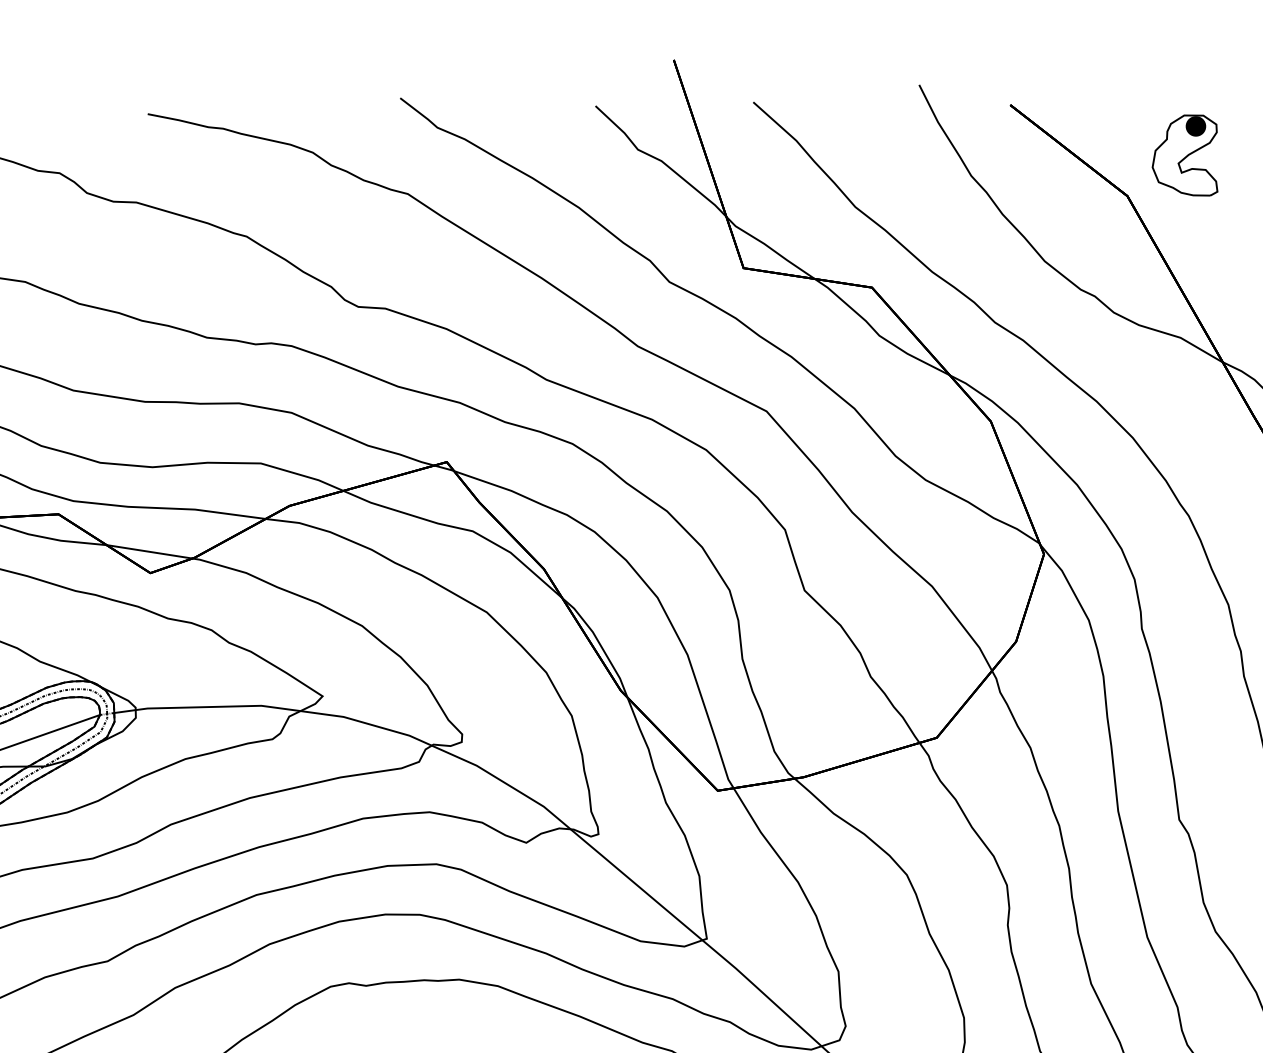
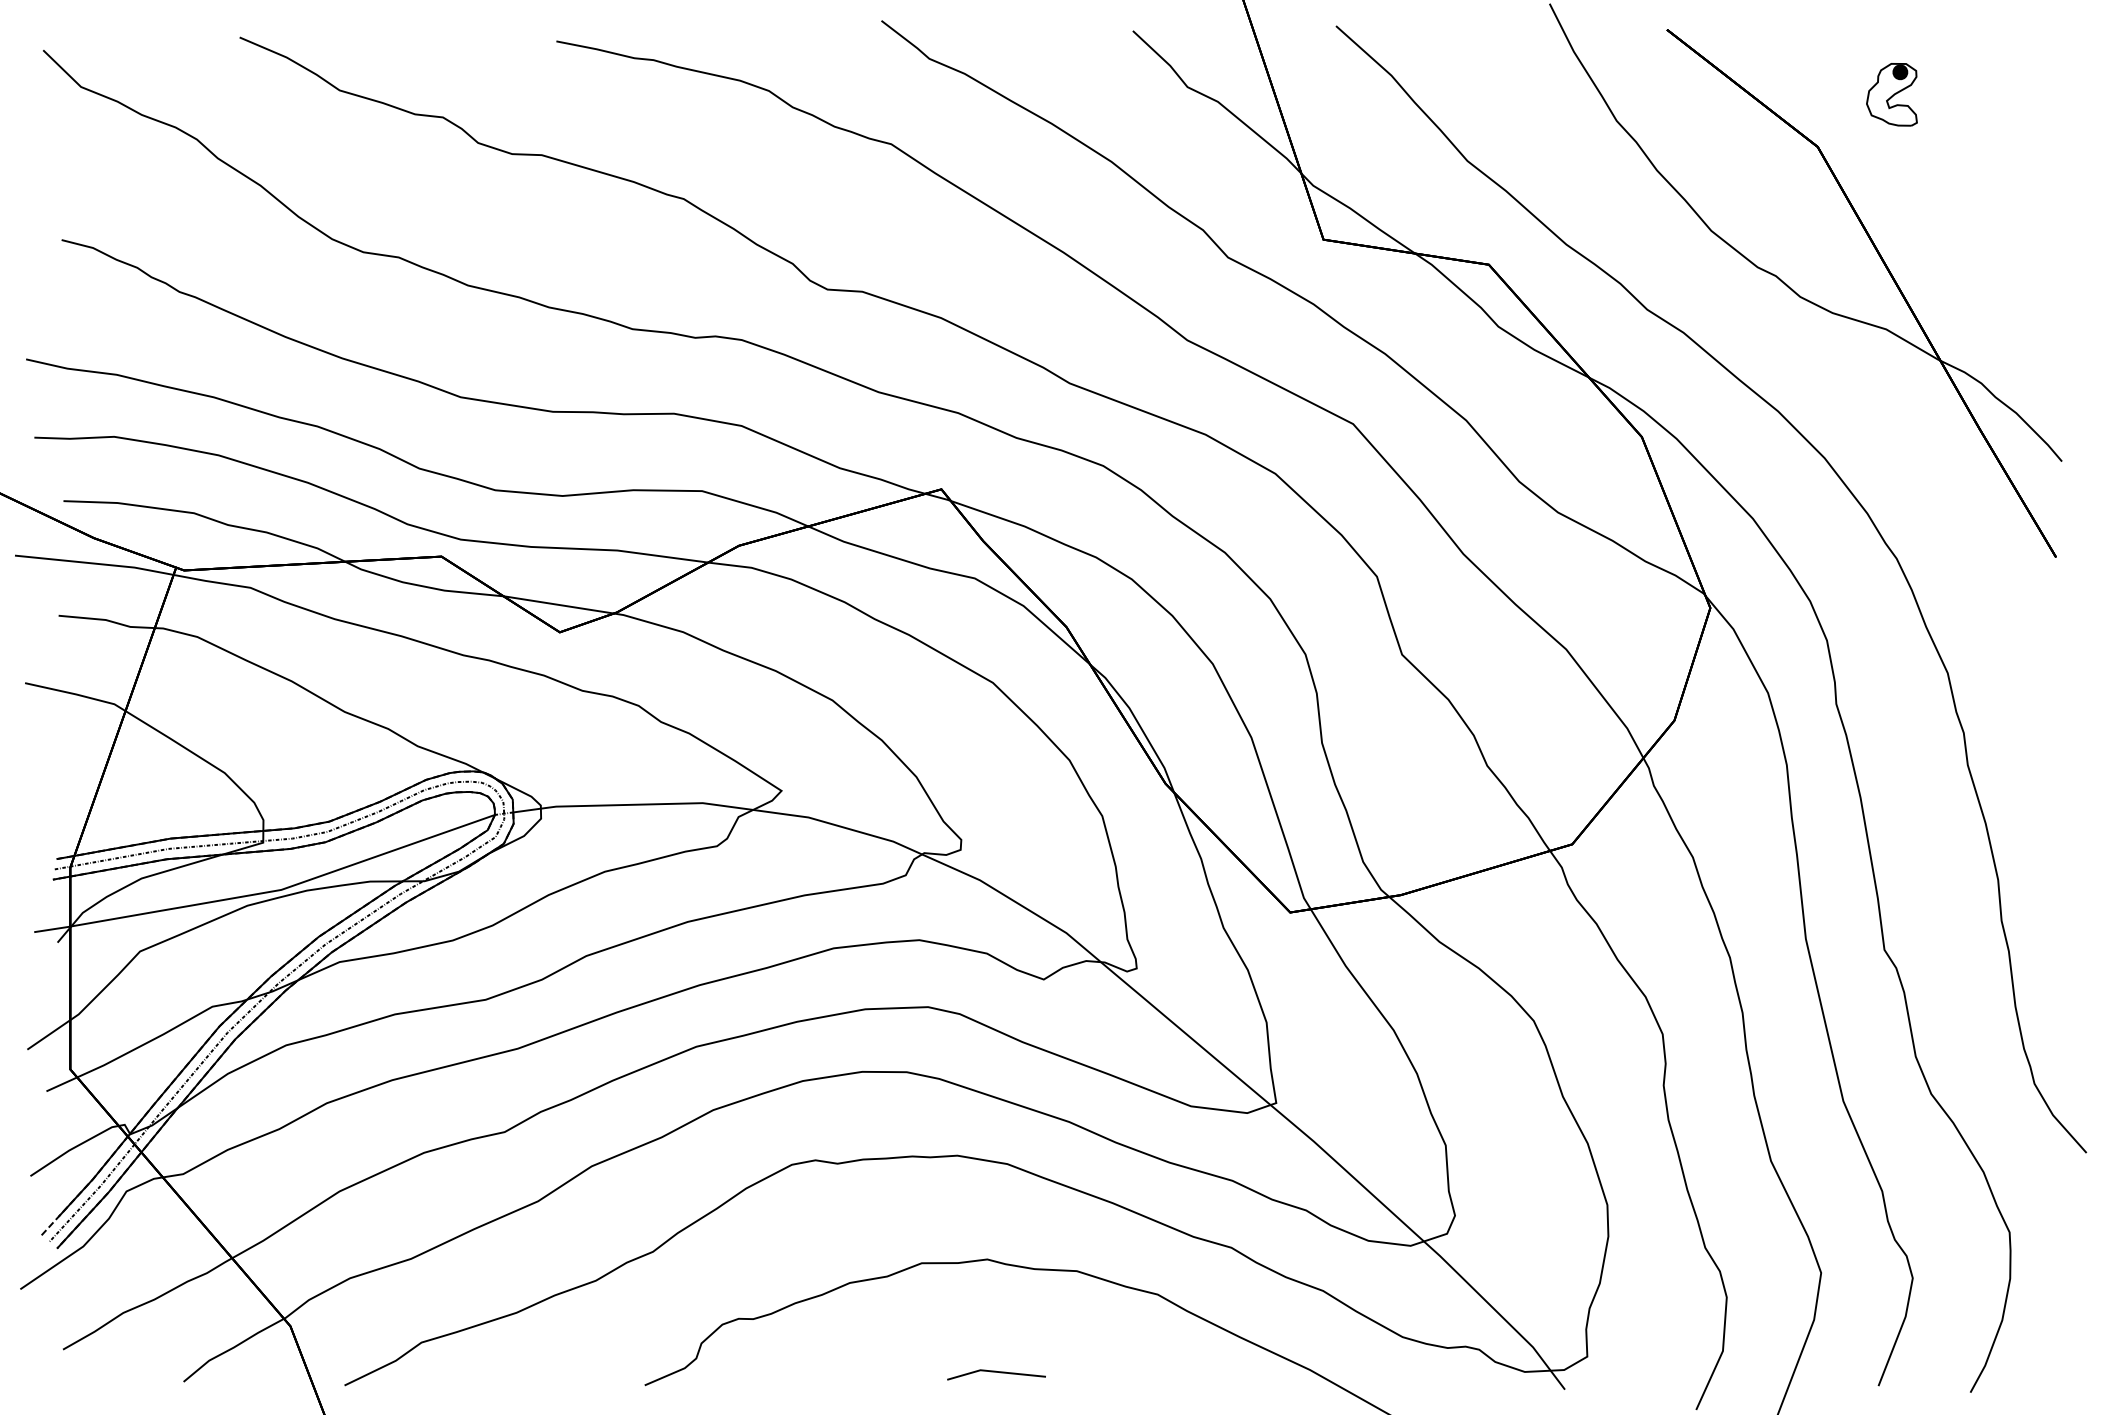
part: (1184, 155) -> (1891, 94), size x0.6

